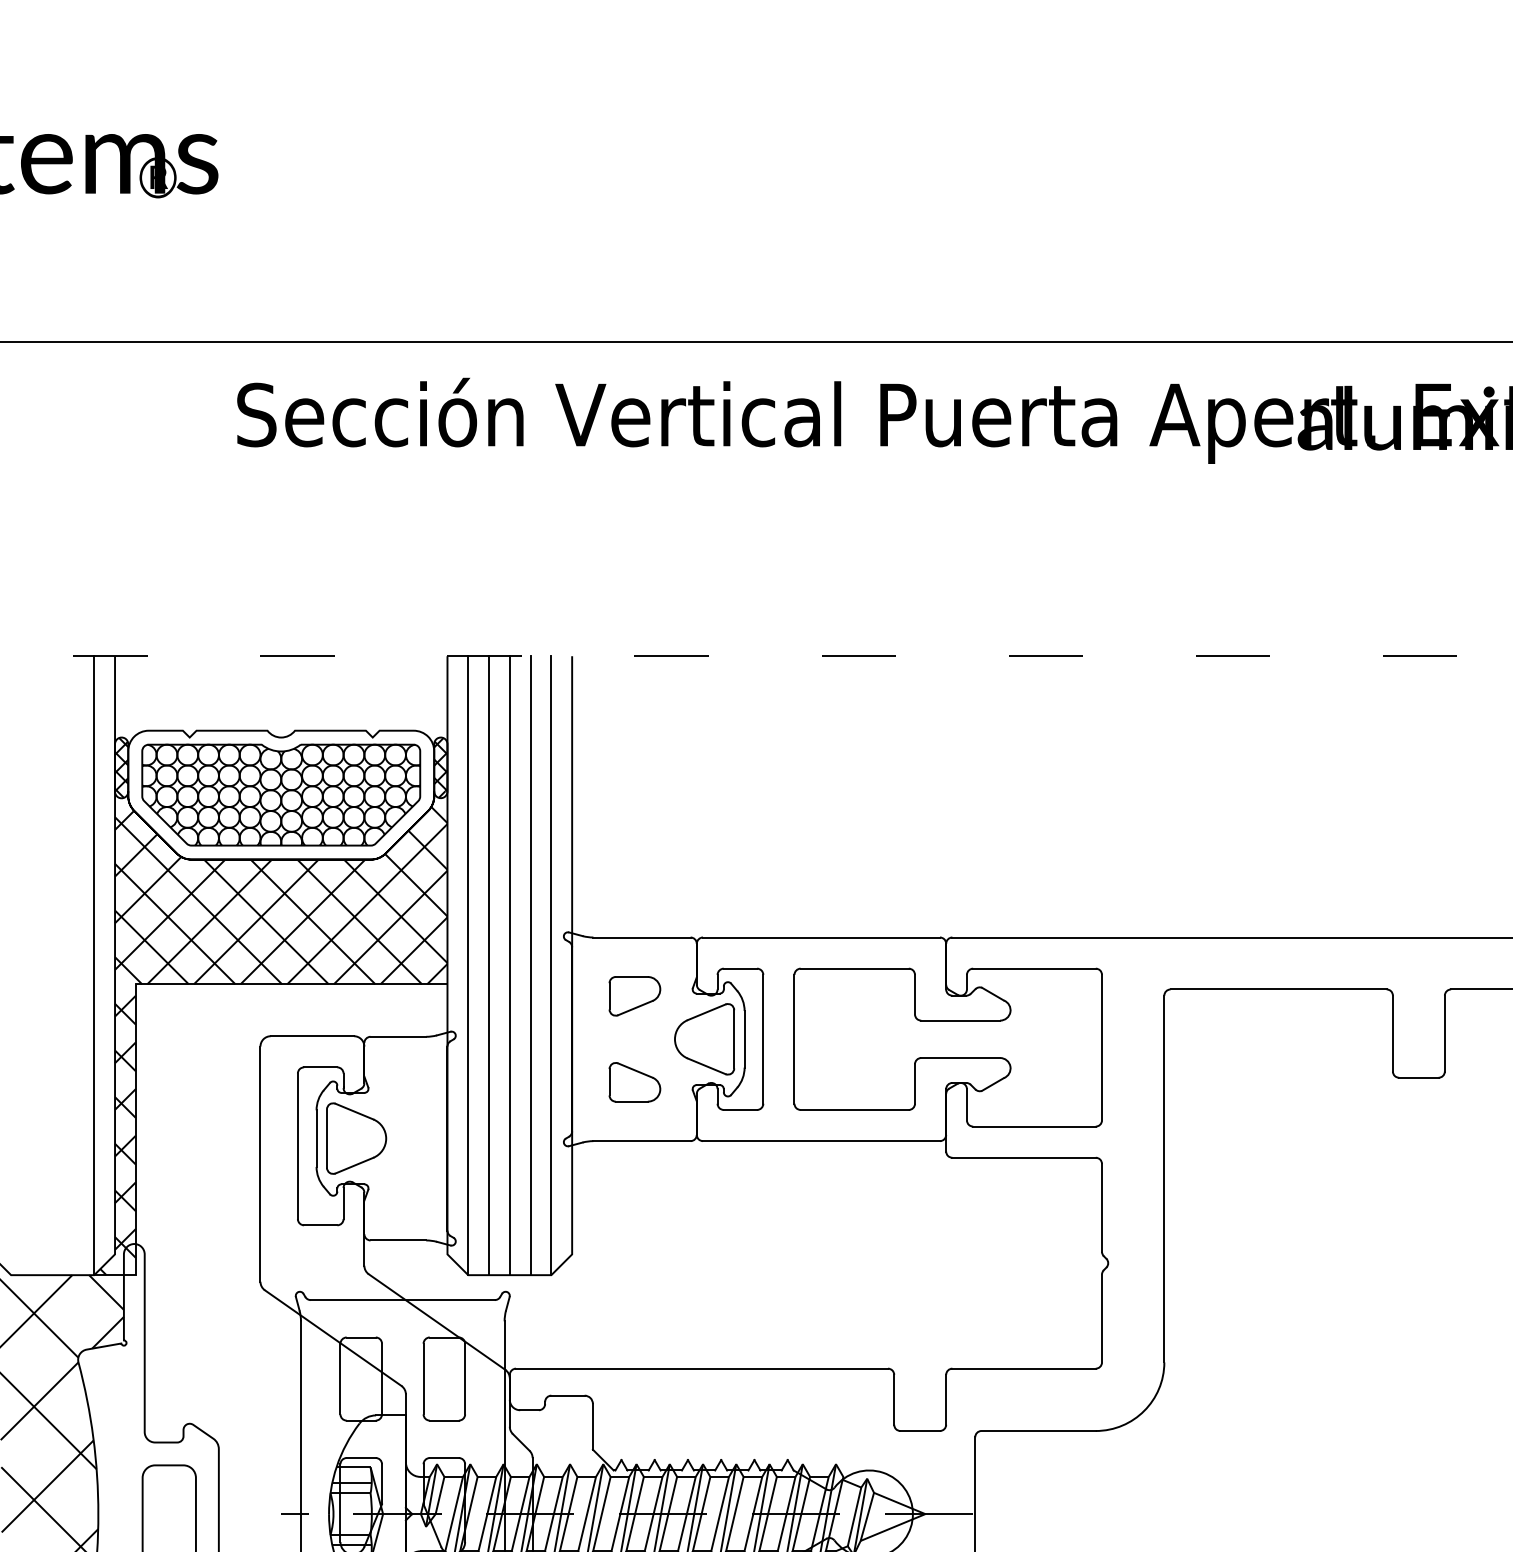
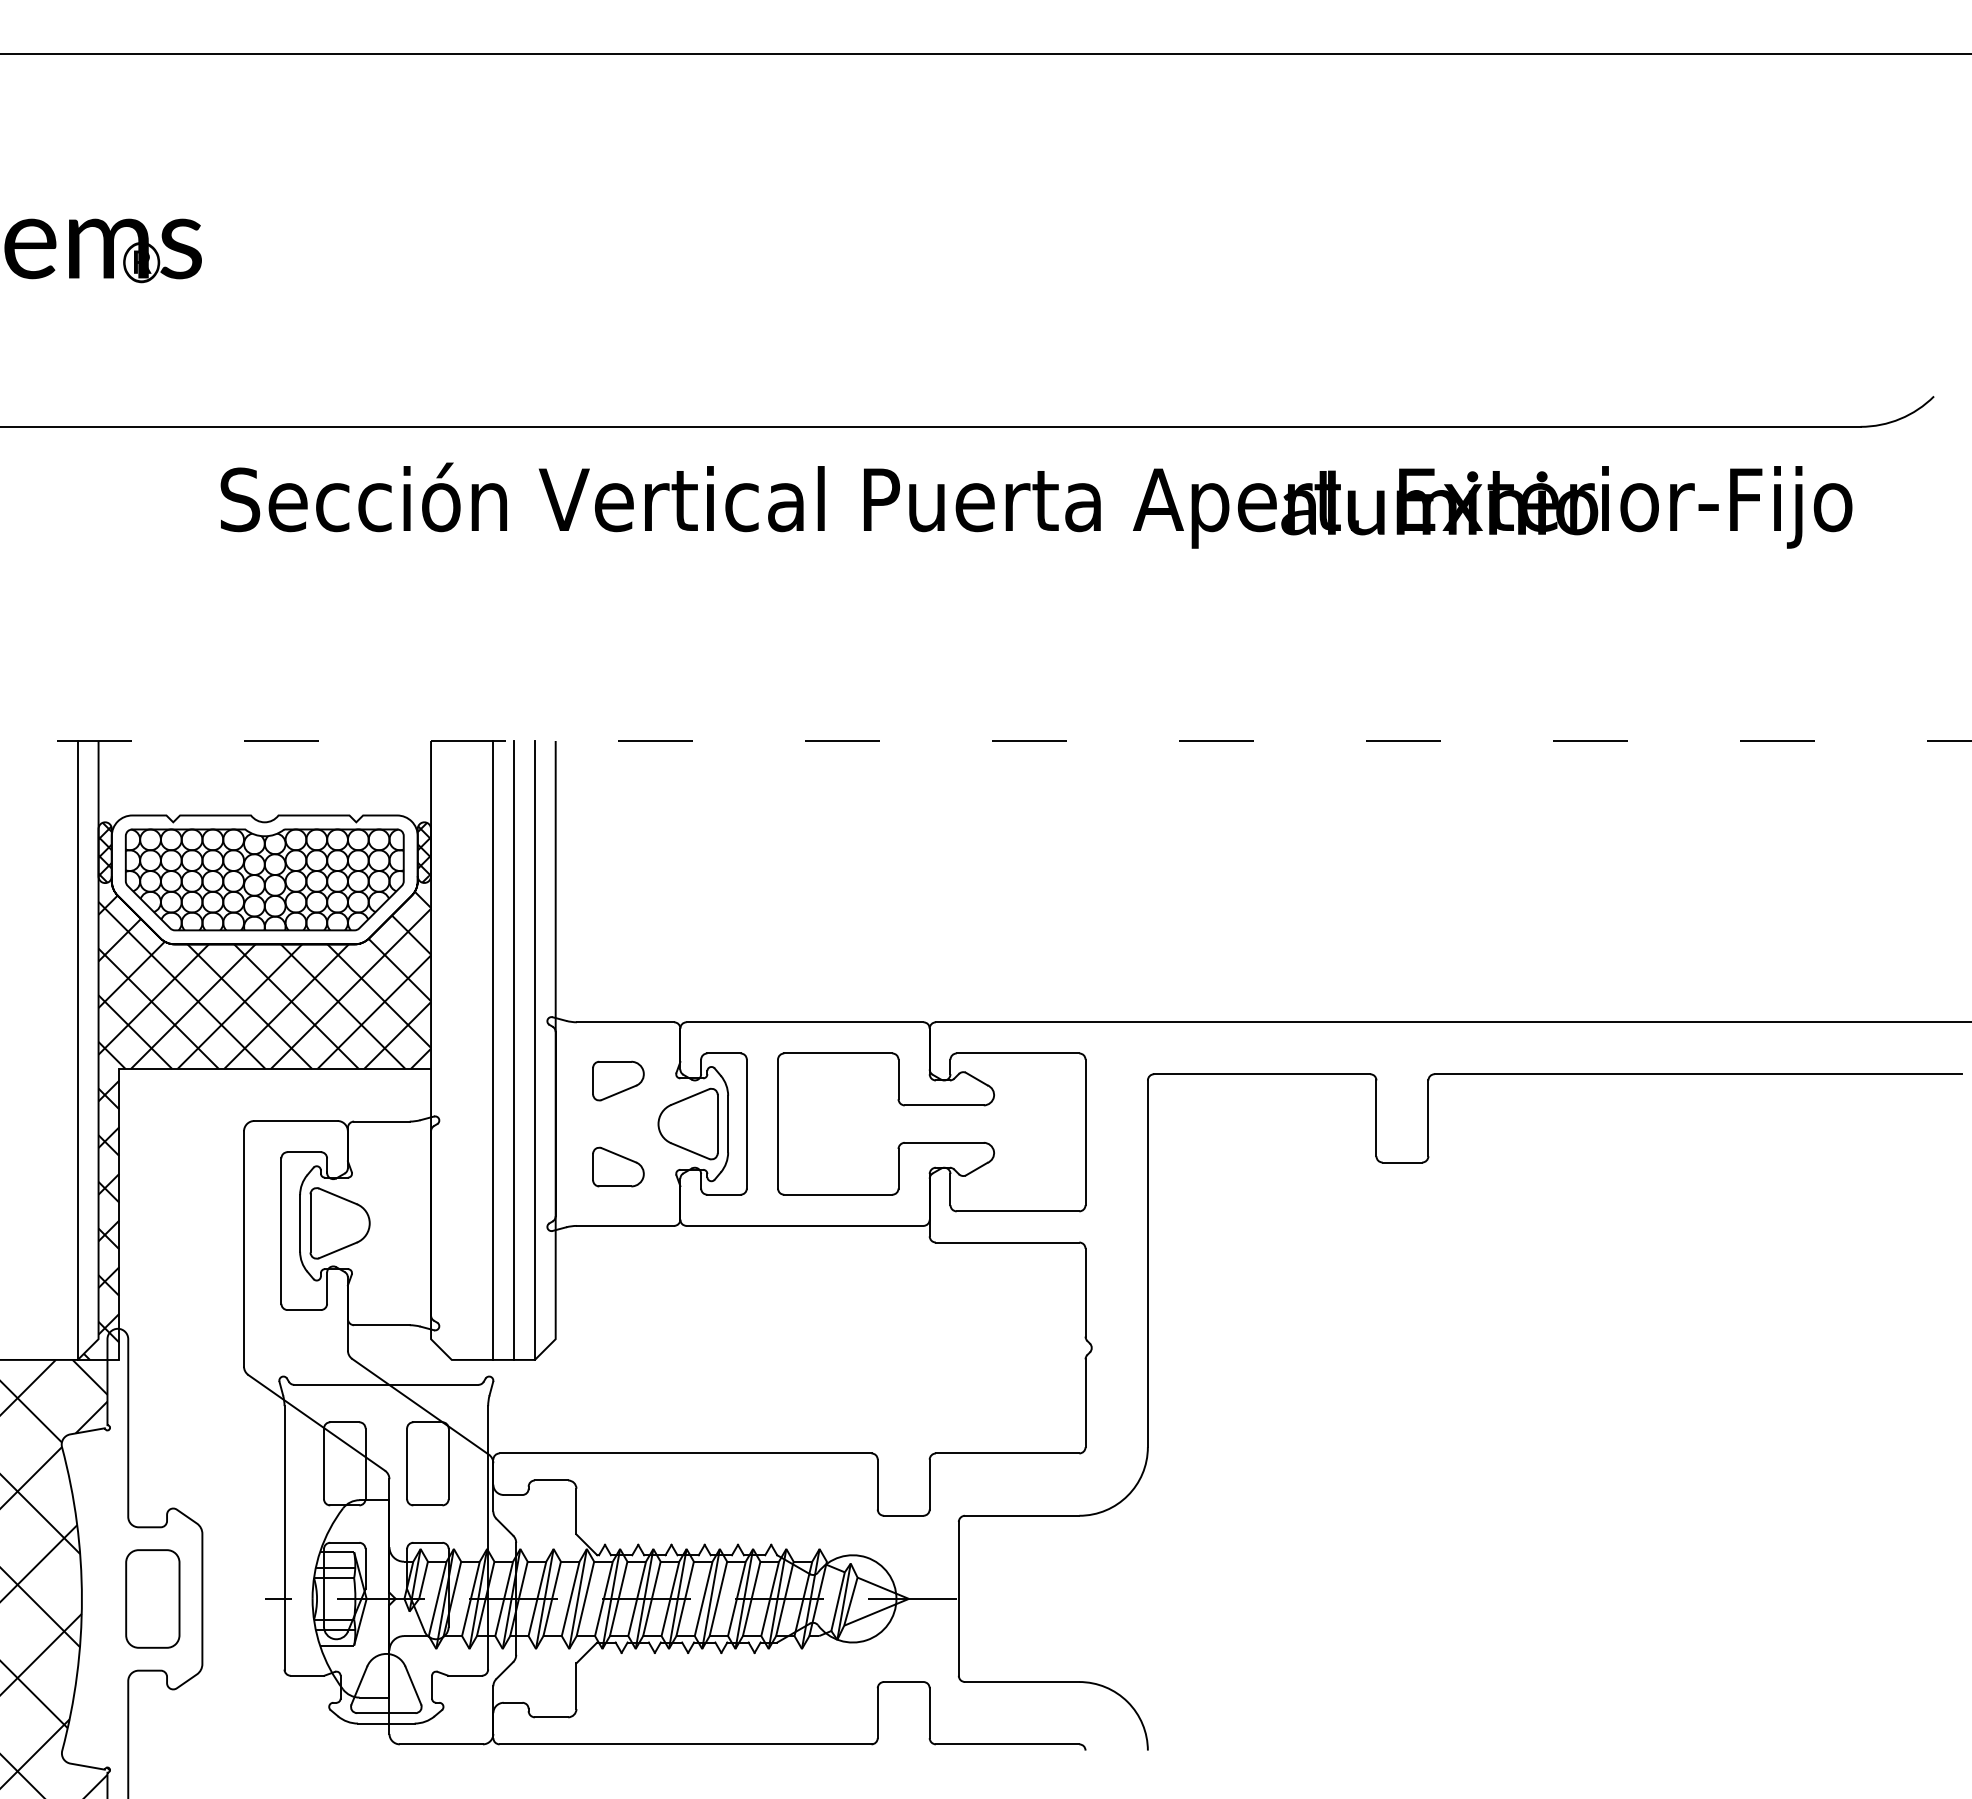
line: (467, 965) -> (451, 1050), removed
line: (488, 965) -> (472, 1050), removed

